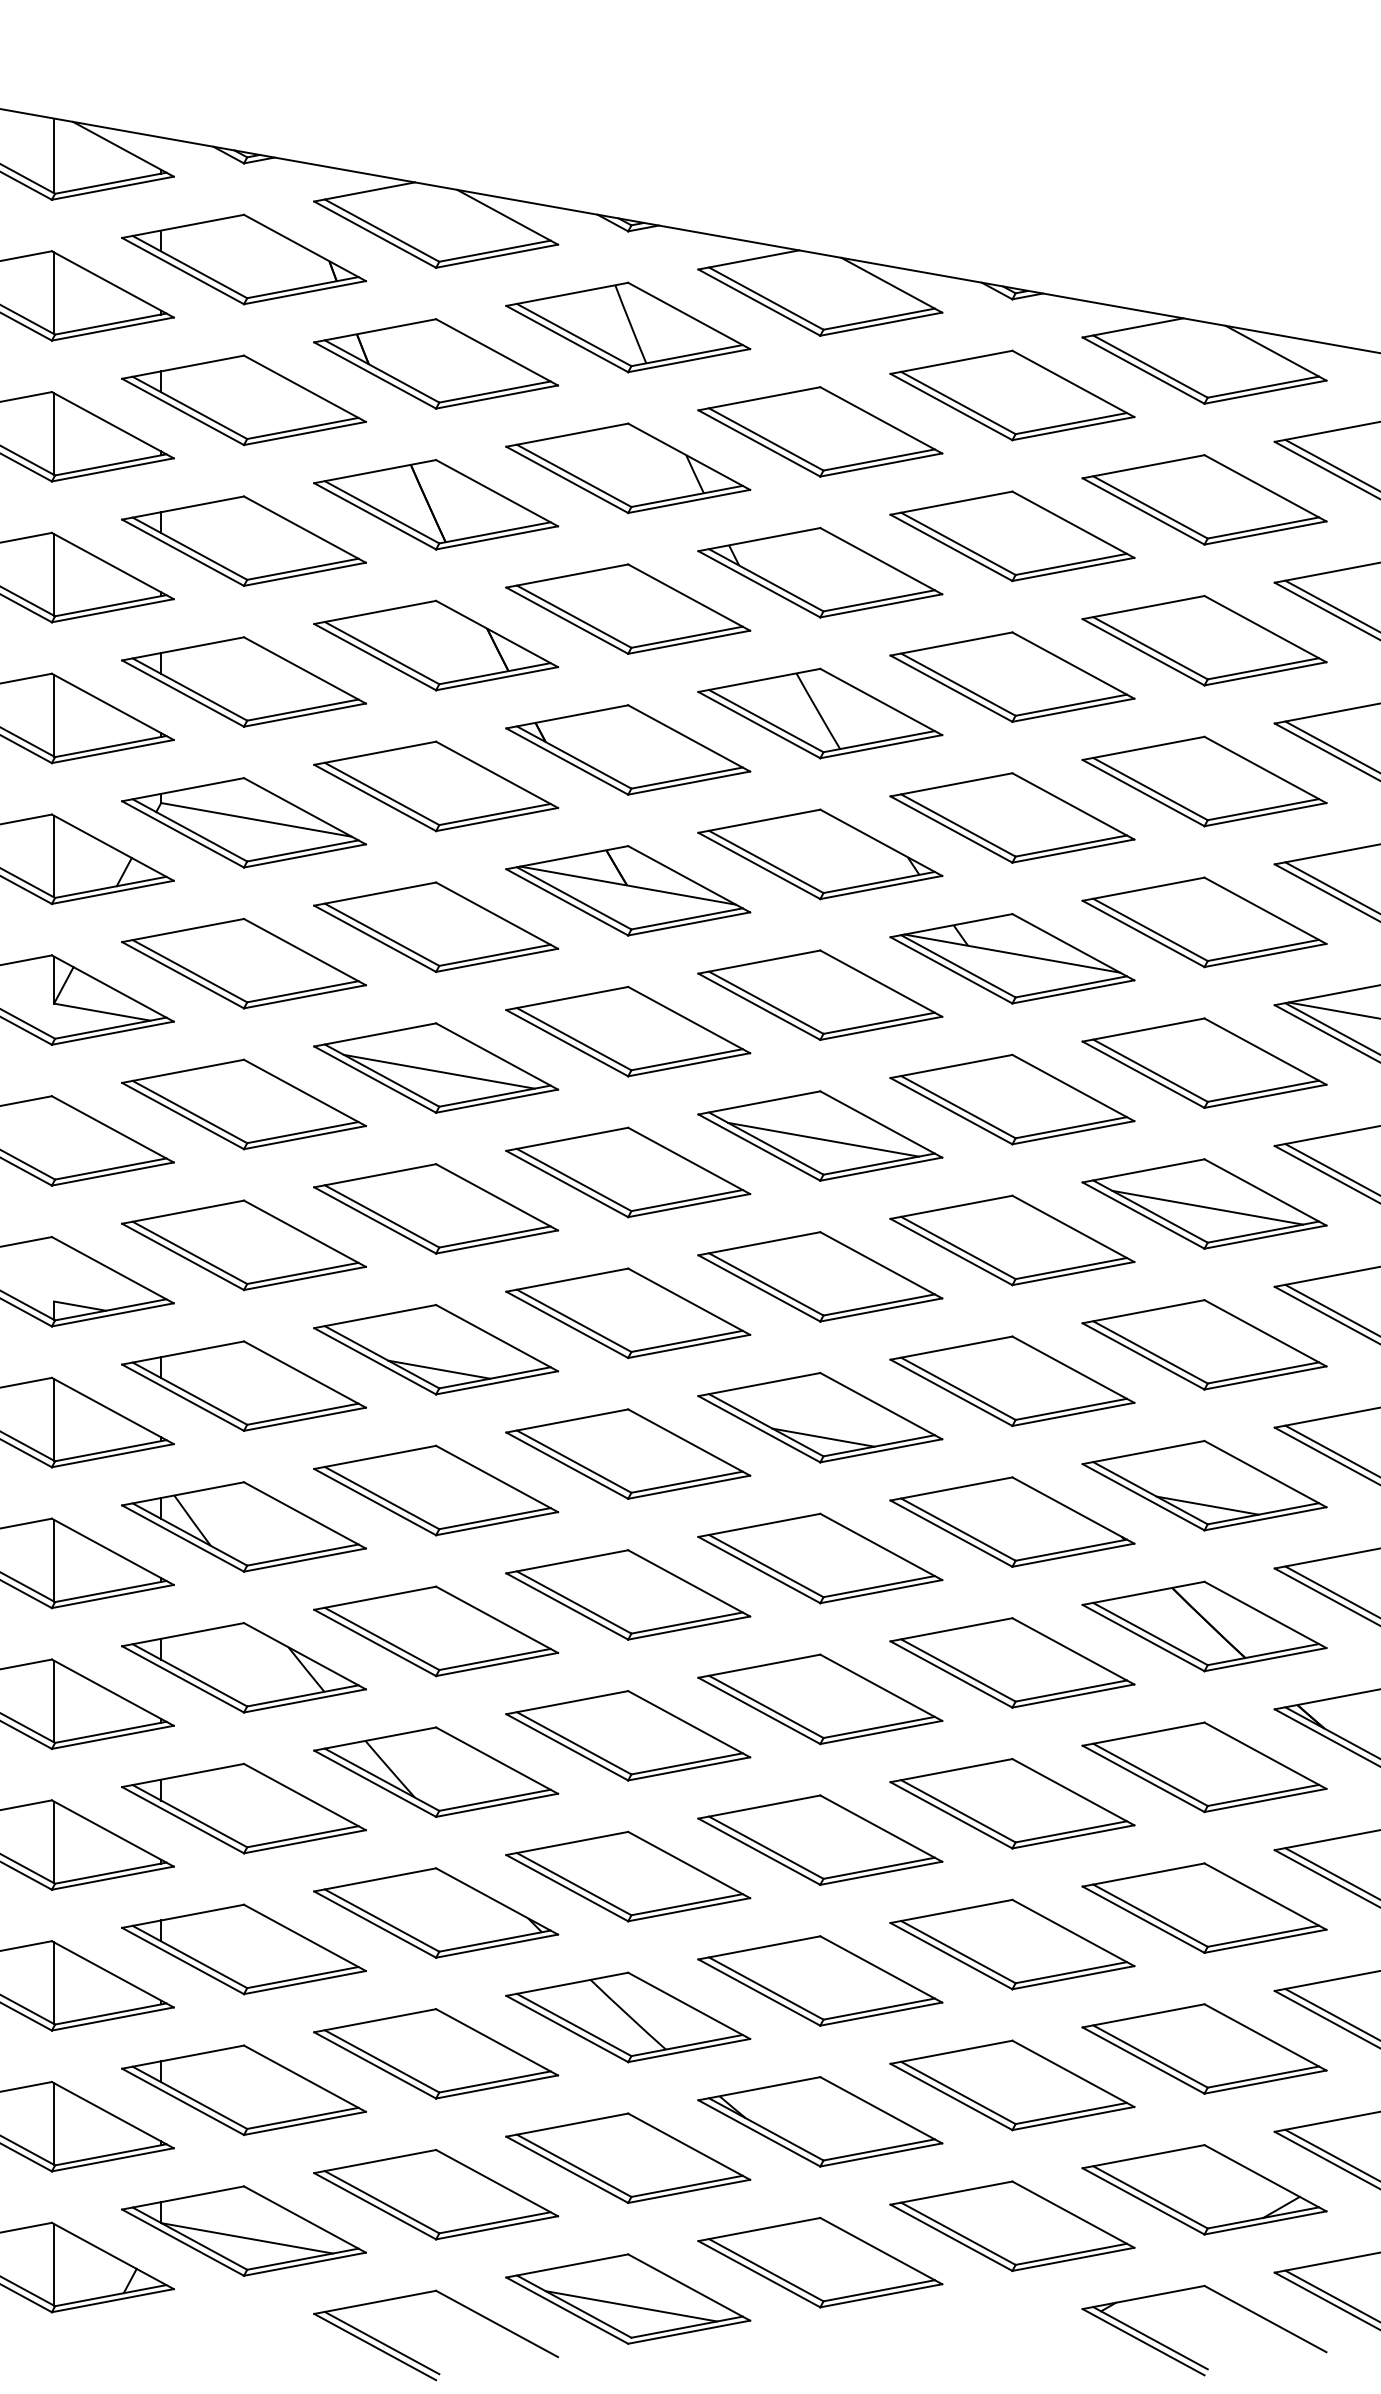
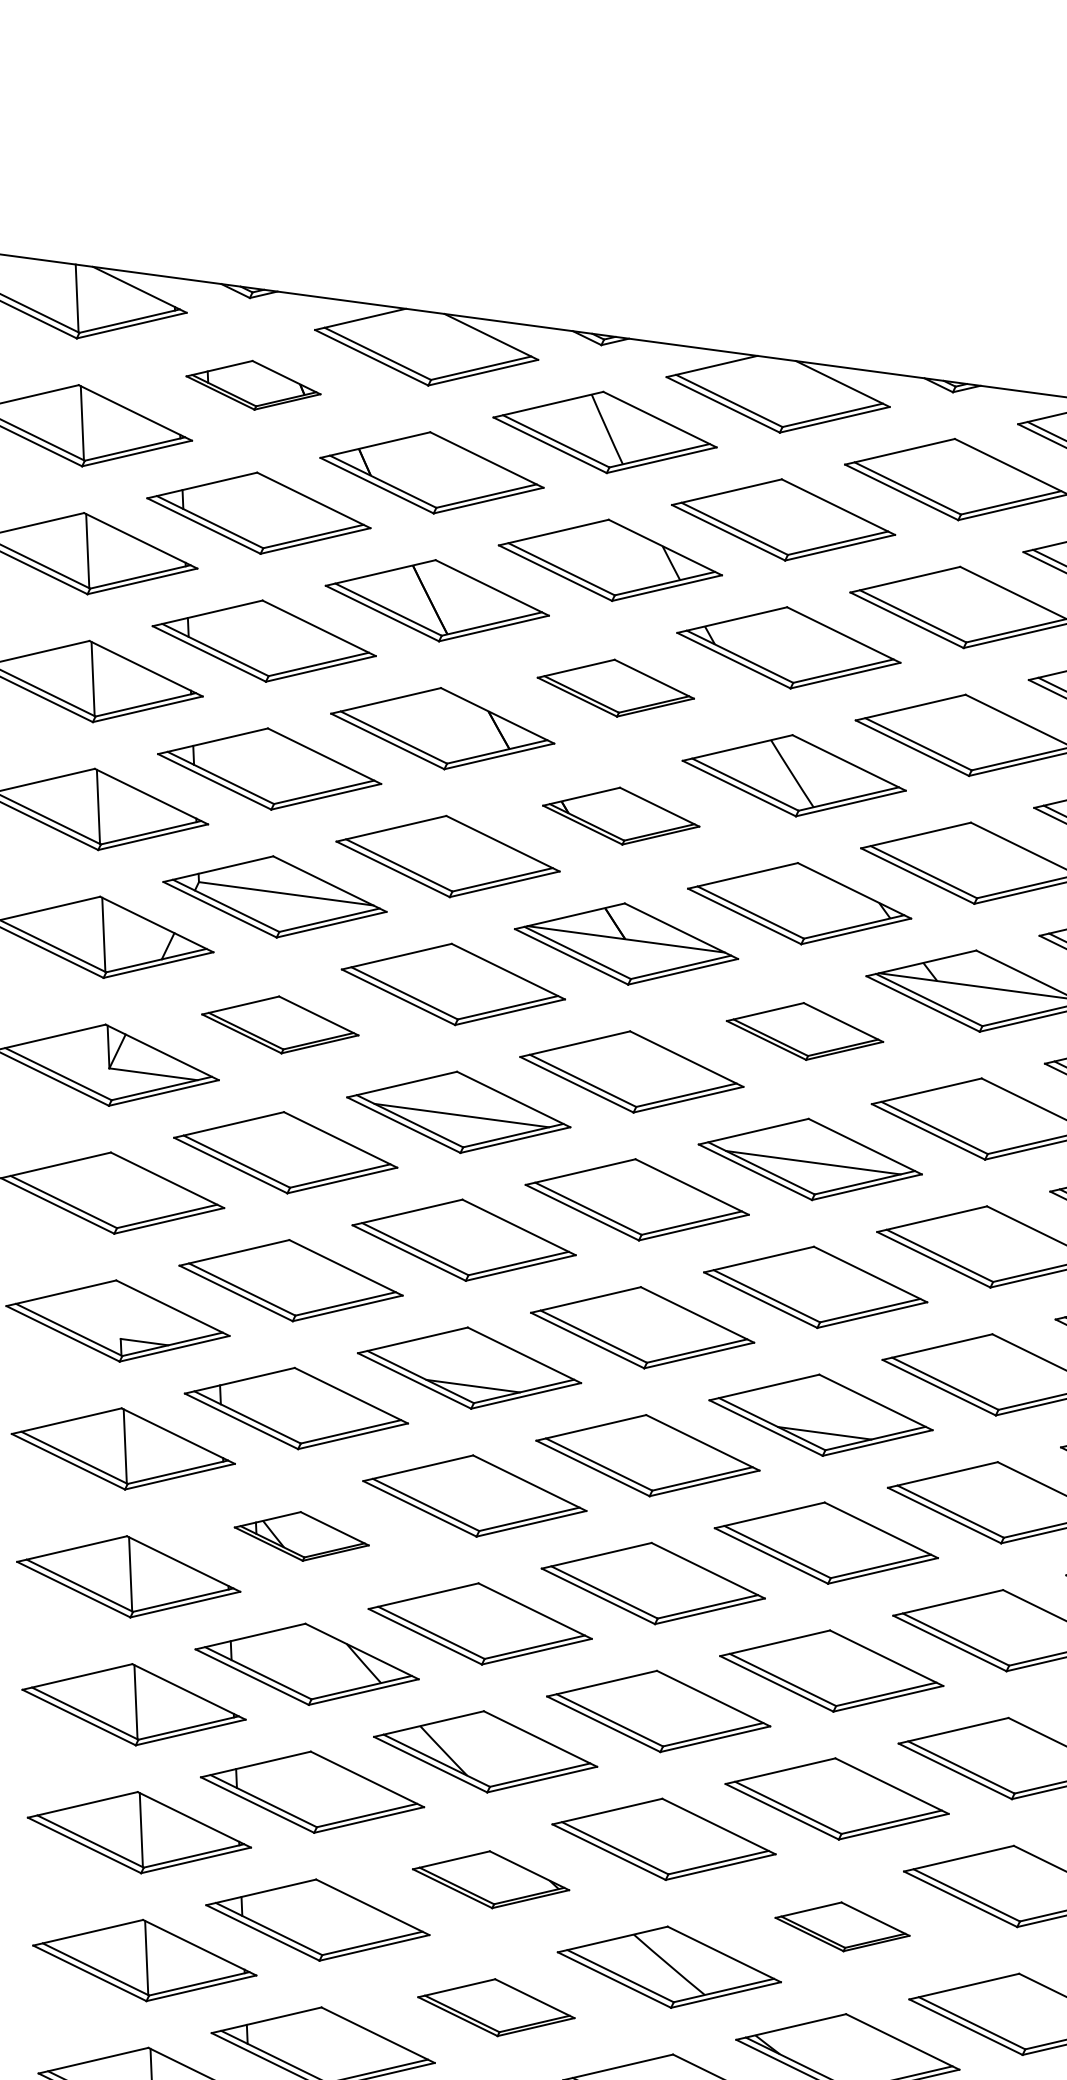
part: (243, 259) -> (253, 385), size x0.6
part: (628, 608) -> (616, 687), size x0.7
part: (628, 749) -> (621, 815), size x0.7
part: (243, 963) -> (279, 1024), size x0.7
part: (820, 994) -> (805, 1030), size x0.7
part: (243, 1526) -> (301, 1536), size x0.6
part: (436, 1912) -> (491, 1879), size x0.7
part: (820, 1980) -> (842, 1926), size x0.6
part: (436, 2053) -> (496, 2007), size x0.7

